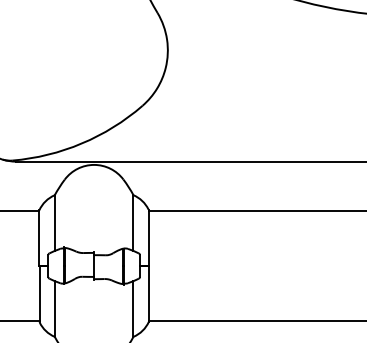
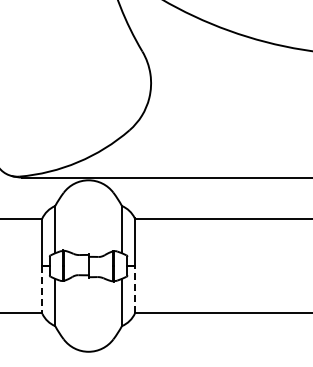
line: (39, 293) -> (42, 289), solid -> dashed
line: (149, 293) -> (135, 289), solid -> dashed

